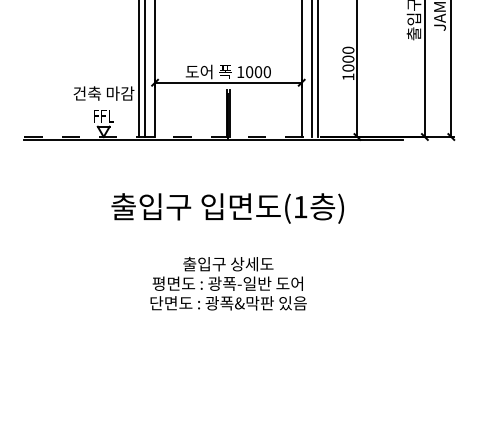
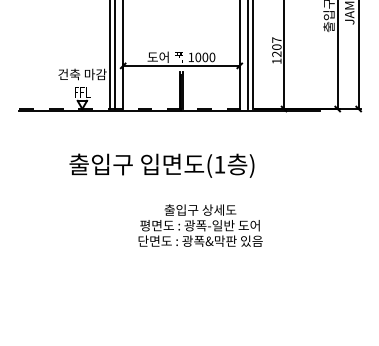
text: (347, 59) -> (276, 47), 1000 -> 1207
text: (227, 208) -> (161, 165), moved
text: (228, 283) -> (200, 225), moved

